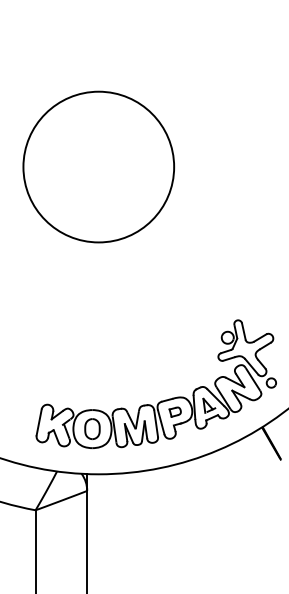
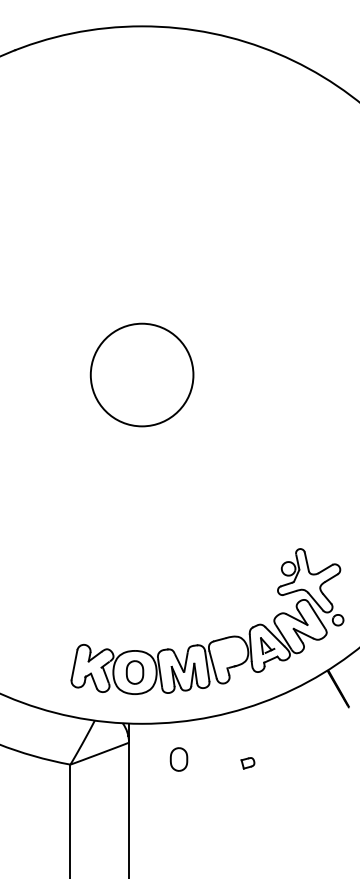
circle: (98, 166) -> (141, 374), size x0.6
part: (174, 412) -> (247, 763), moved
part: (130, 505) -> (178, 759), added

